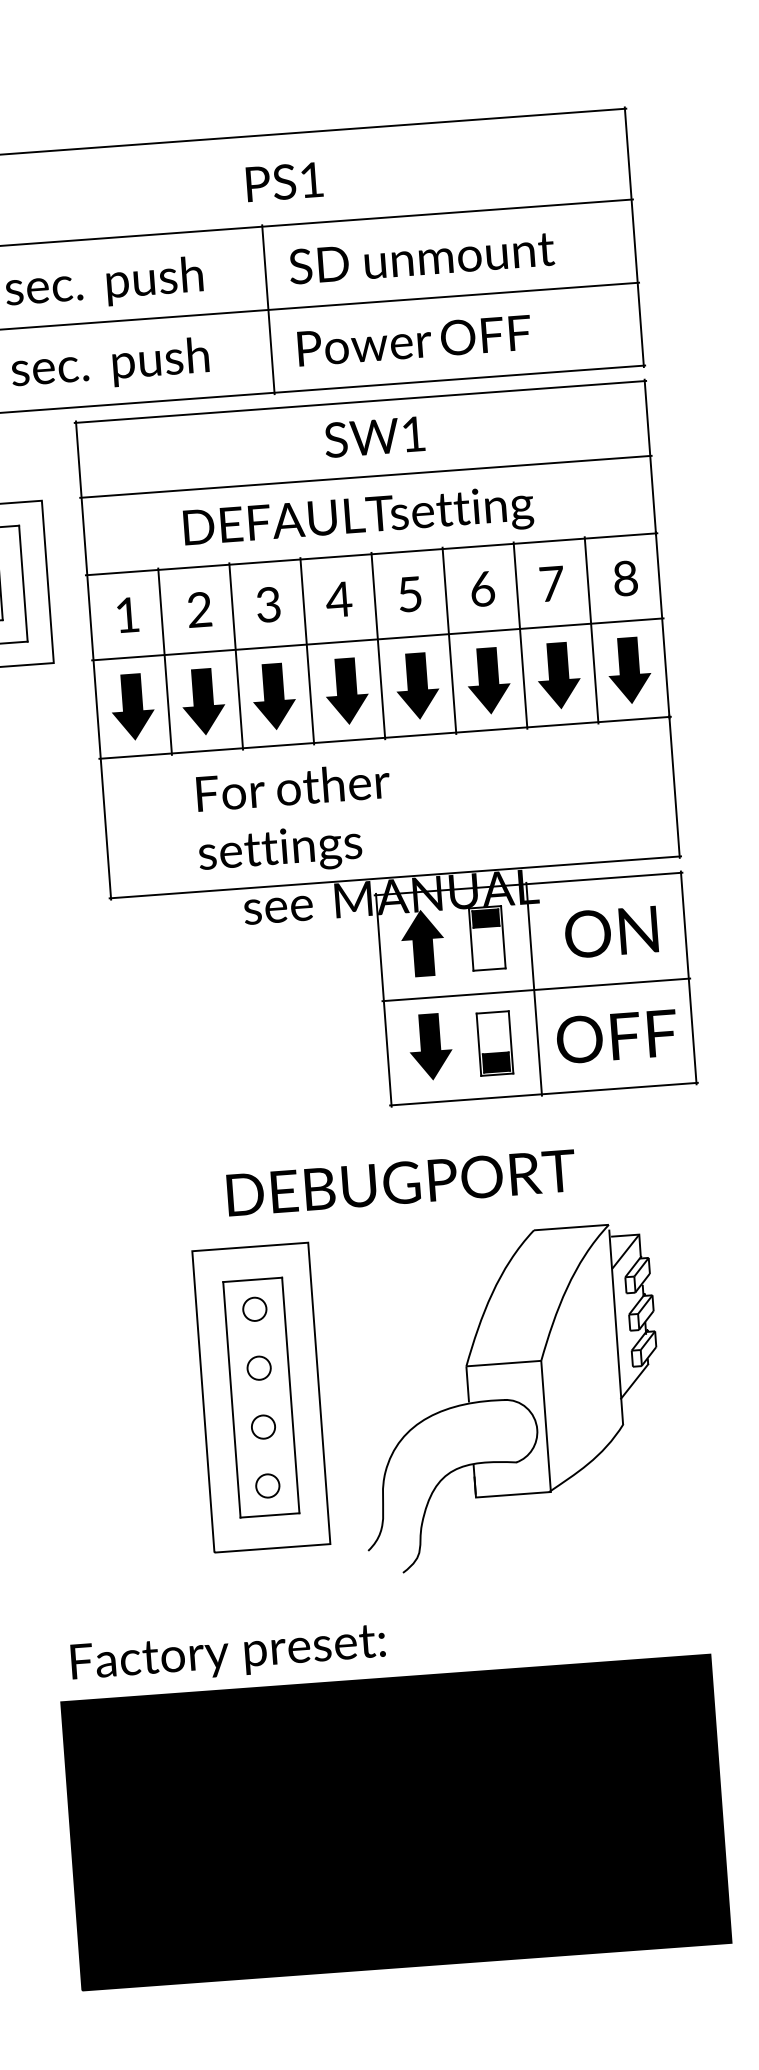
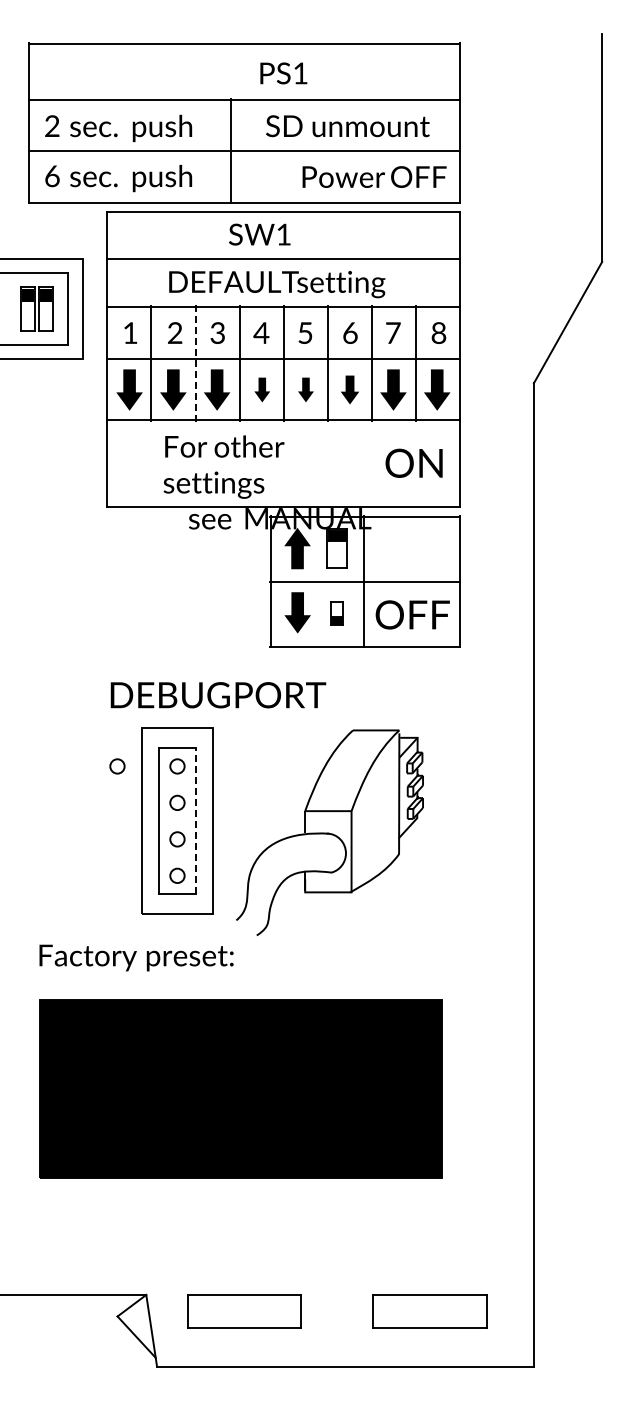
text: (284, 182) -> (283, 73), moved
text: (421, 258) -> (347, 126), moved
text: (414, 339) -> (374, 176), moved
text: (374, 436) -> (259, 234), moved
line: (236, 654) -> (195, 362), solid -> dashed
part: (487, 680) -> (349, 389), size x0.7
part: (416, 685) -> (305, 389), size x0.6
part: (347, 690) -> (262, 389), size x0.6
text: (610, 931) -> (413, 462), moved
part: (493, 1043) -> (336, 613), size x0.6
text: (401, 1183) -> (218, 695), moved
circle: (158, 1316) -> (117, 766), added
line: (290, 1396) -> (195, 821), solid -> dashed
text: (228, 1653) -> (136, 957), moved

